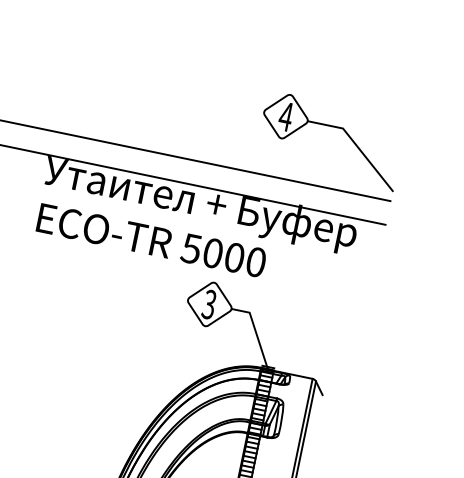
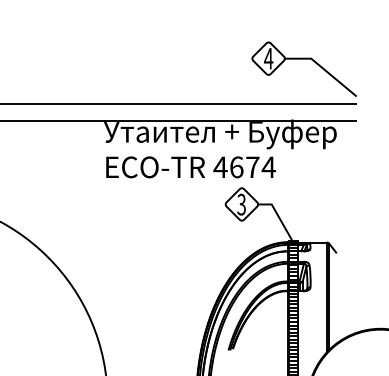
text: (223, 255) -> (244, 167), 5000 -> 4674

